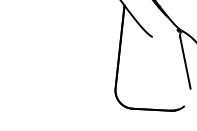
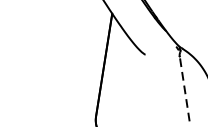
line: (185, 62) -> (184, 88), solid -> dashed

